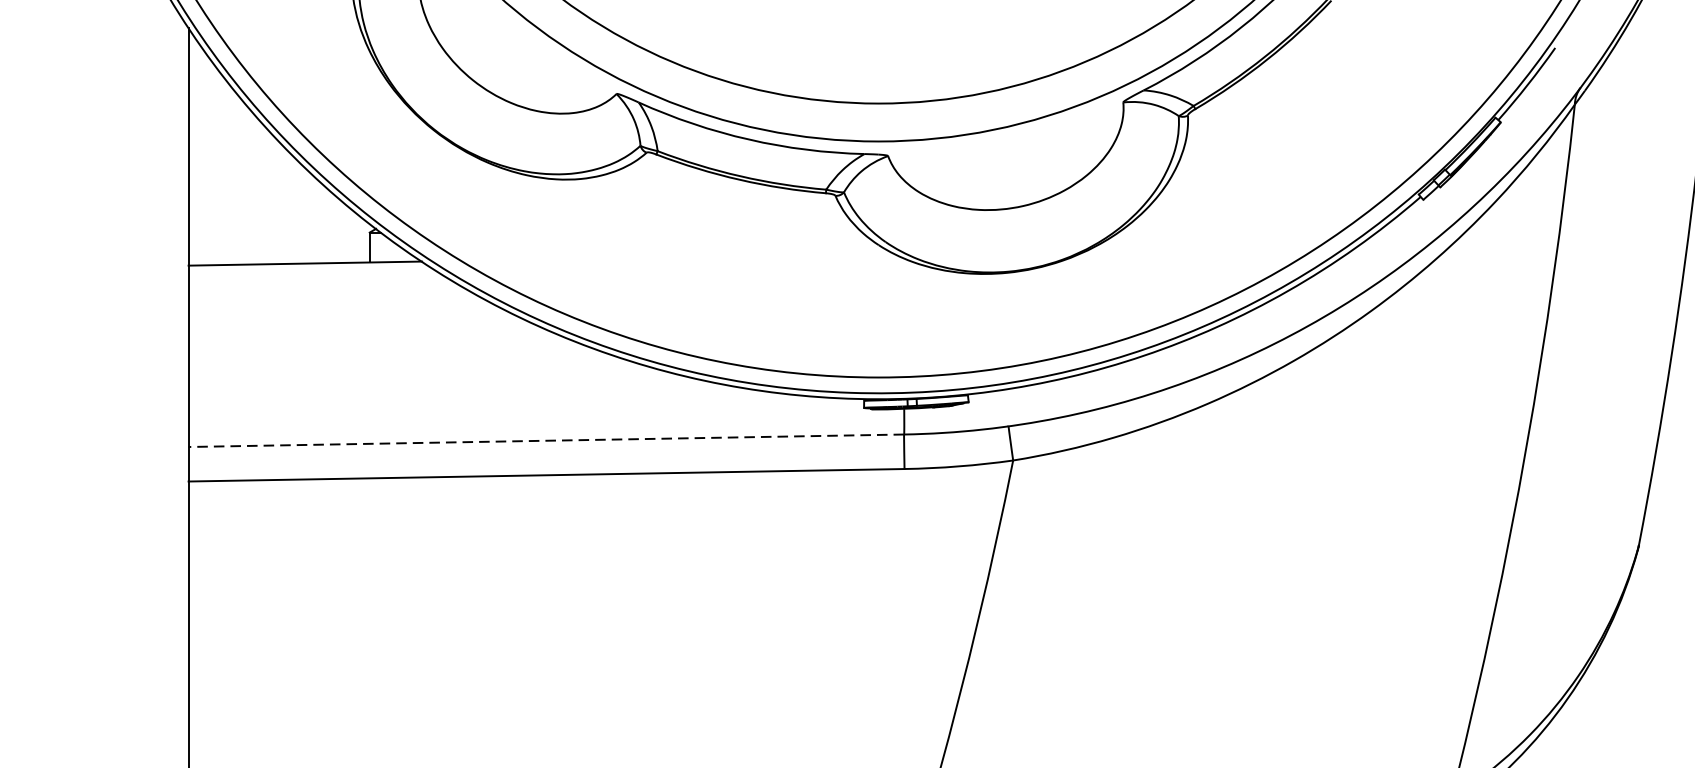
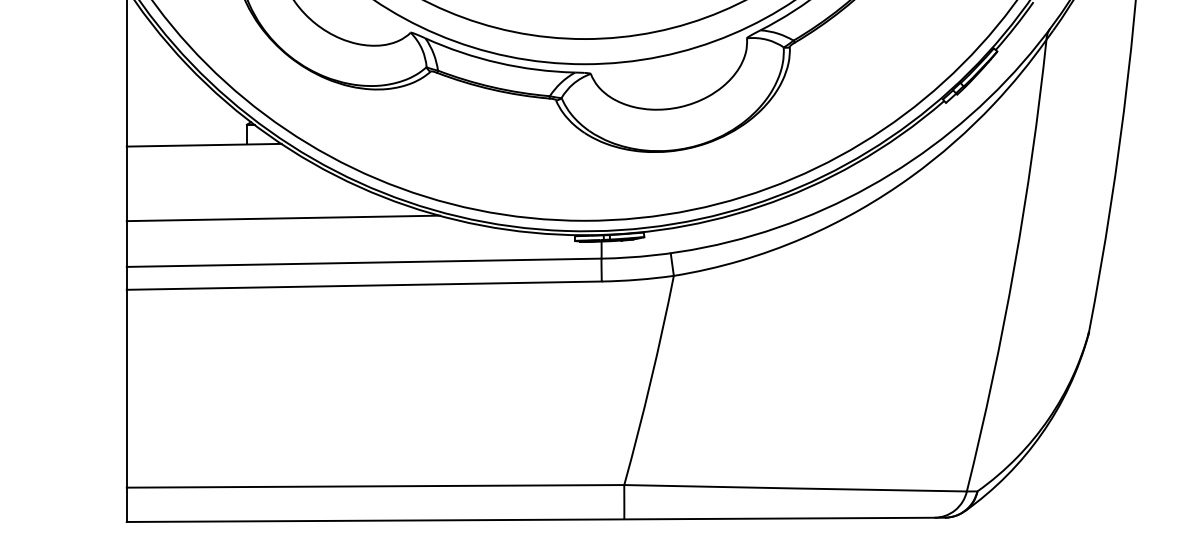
line: (423, 374) -> (282, 218), added
line: (545, 440) -> (363, 262), dashed -> solid

